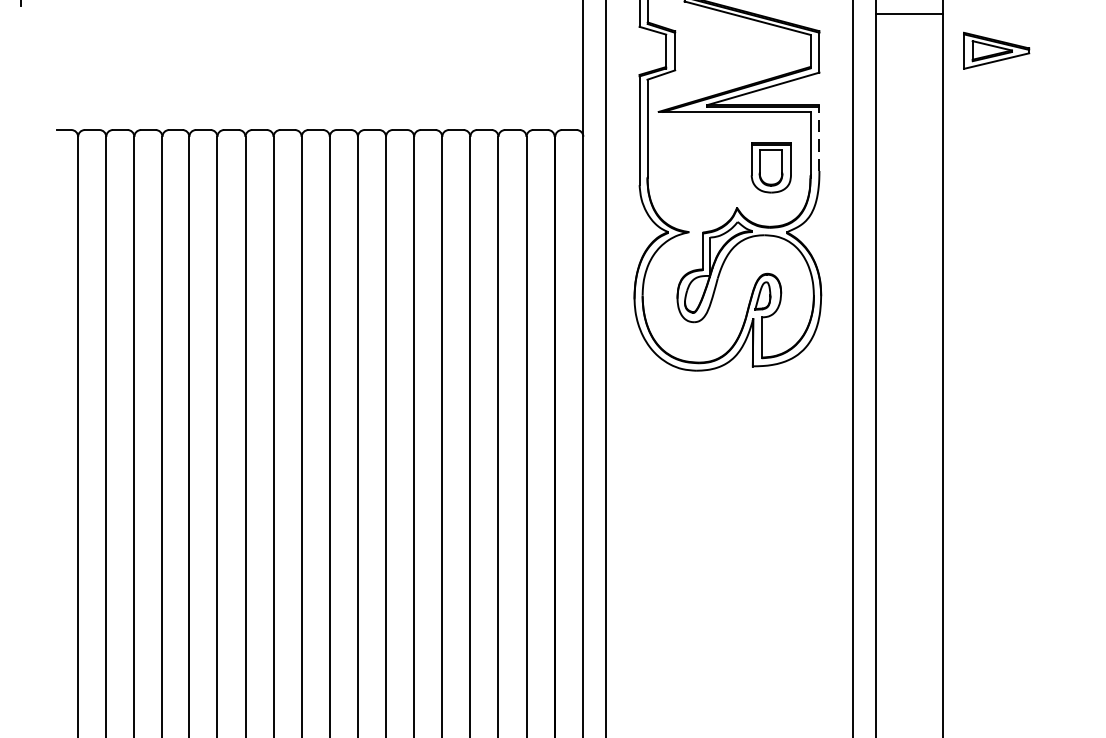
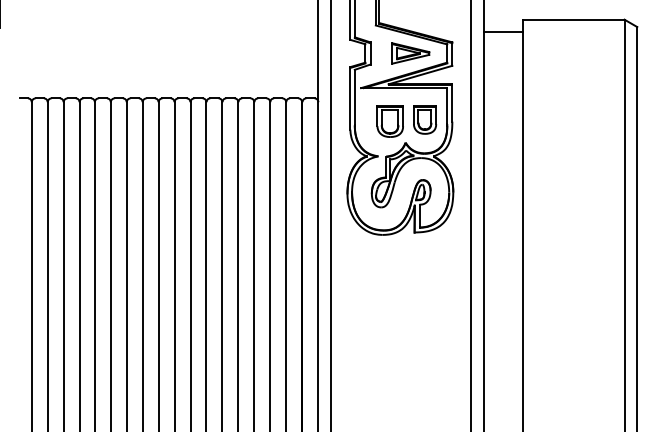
part: (995, 50) -> (410, 53), moved
line: (819, 137) -> (452, 102), dashed -> solid
part: (708, 170) -> (389, 121), added

